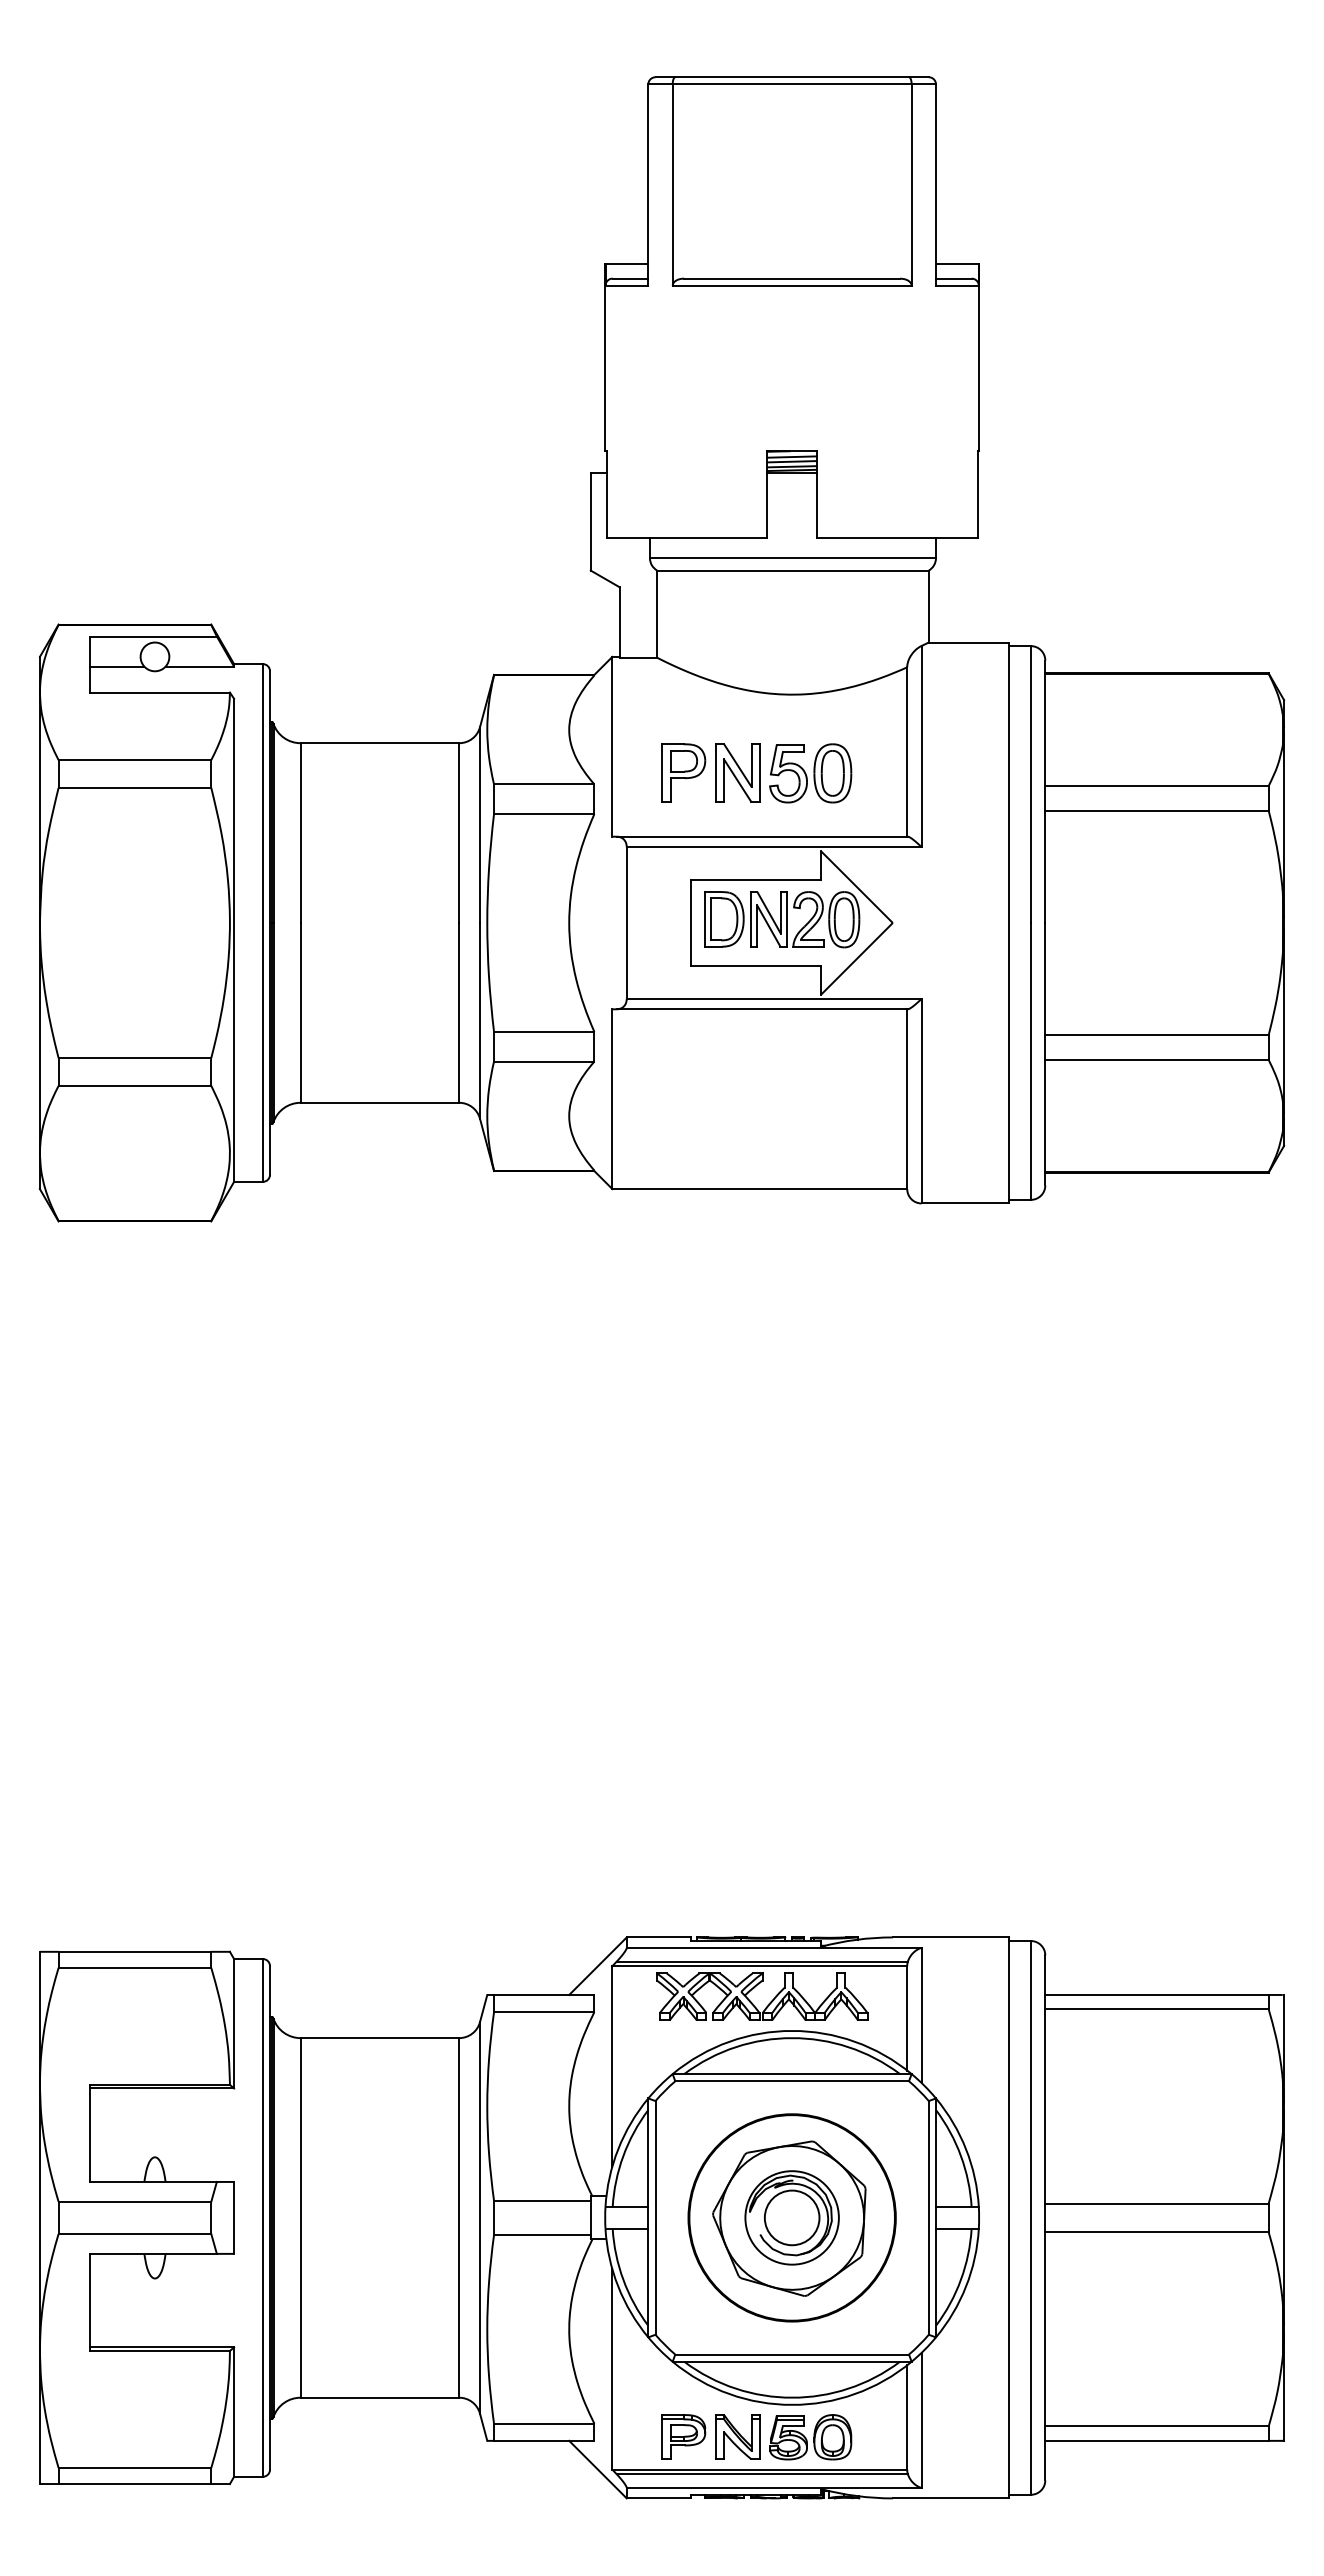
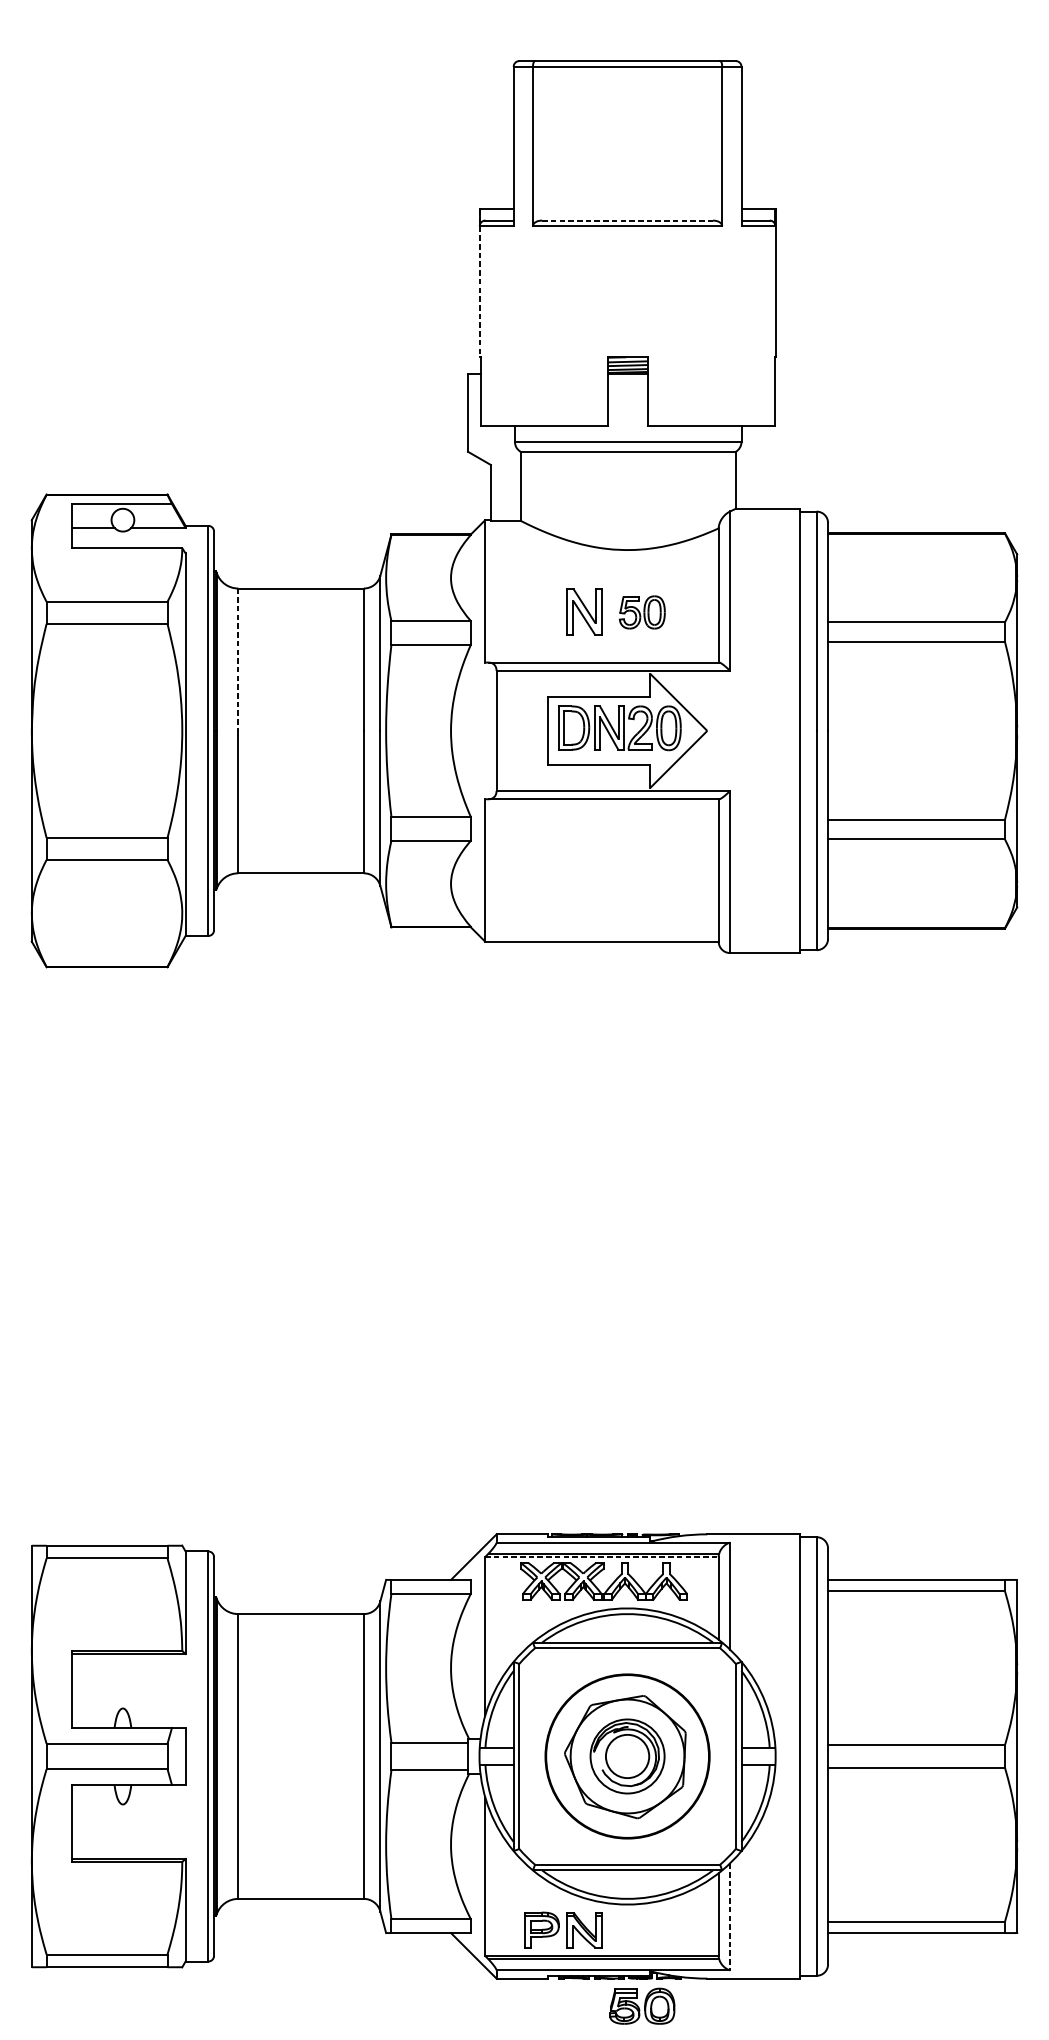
line: (792, 278) -> (627, 220), solid -> dashed
line: (605, 358) -> (479, 283), solid -> dashed
part: (683, 772) -> (541, 611), removed
part: (810, 773) -> (642, 612), size x0.7
line: (300, 833) -> (238, 660), solid -> dashed
line: (760, 1966) -> (602, 1557), solid -> dashed
line: (921, 2420) -> (730, 1916), solid -> dashed
part: (810, 2437) -> (642, 2006), moved

